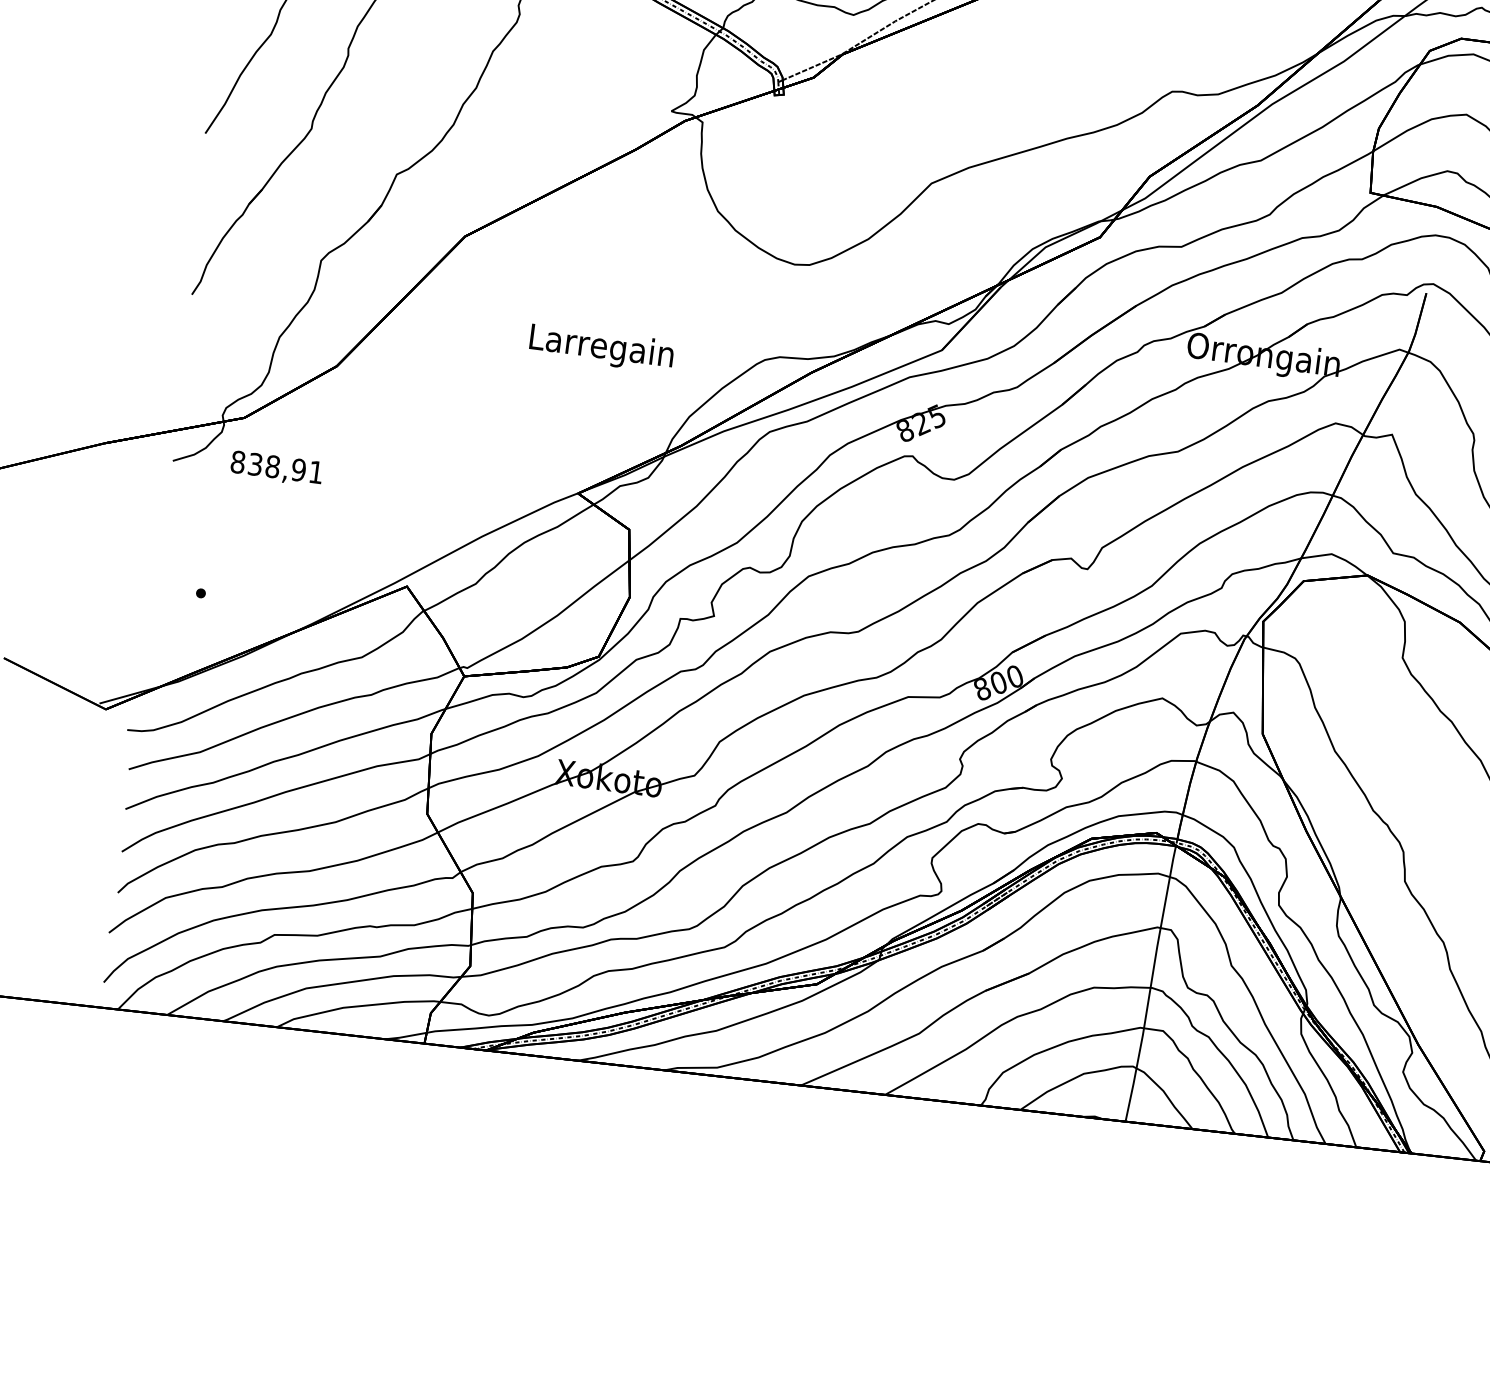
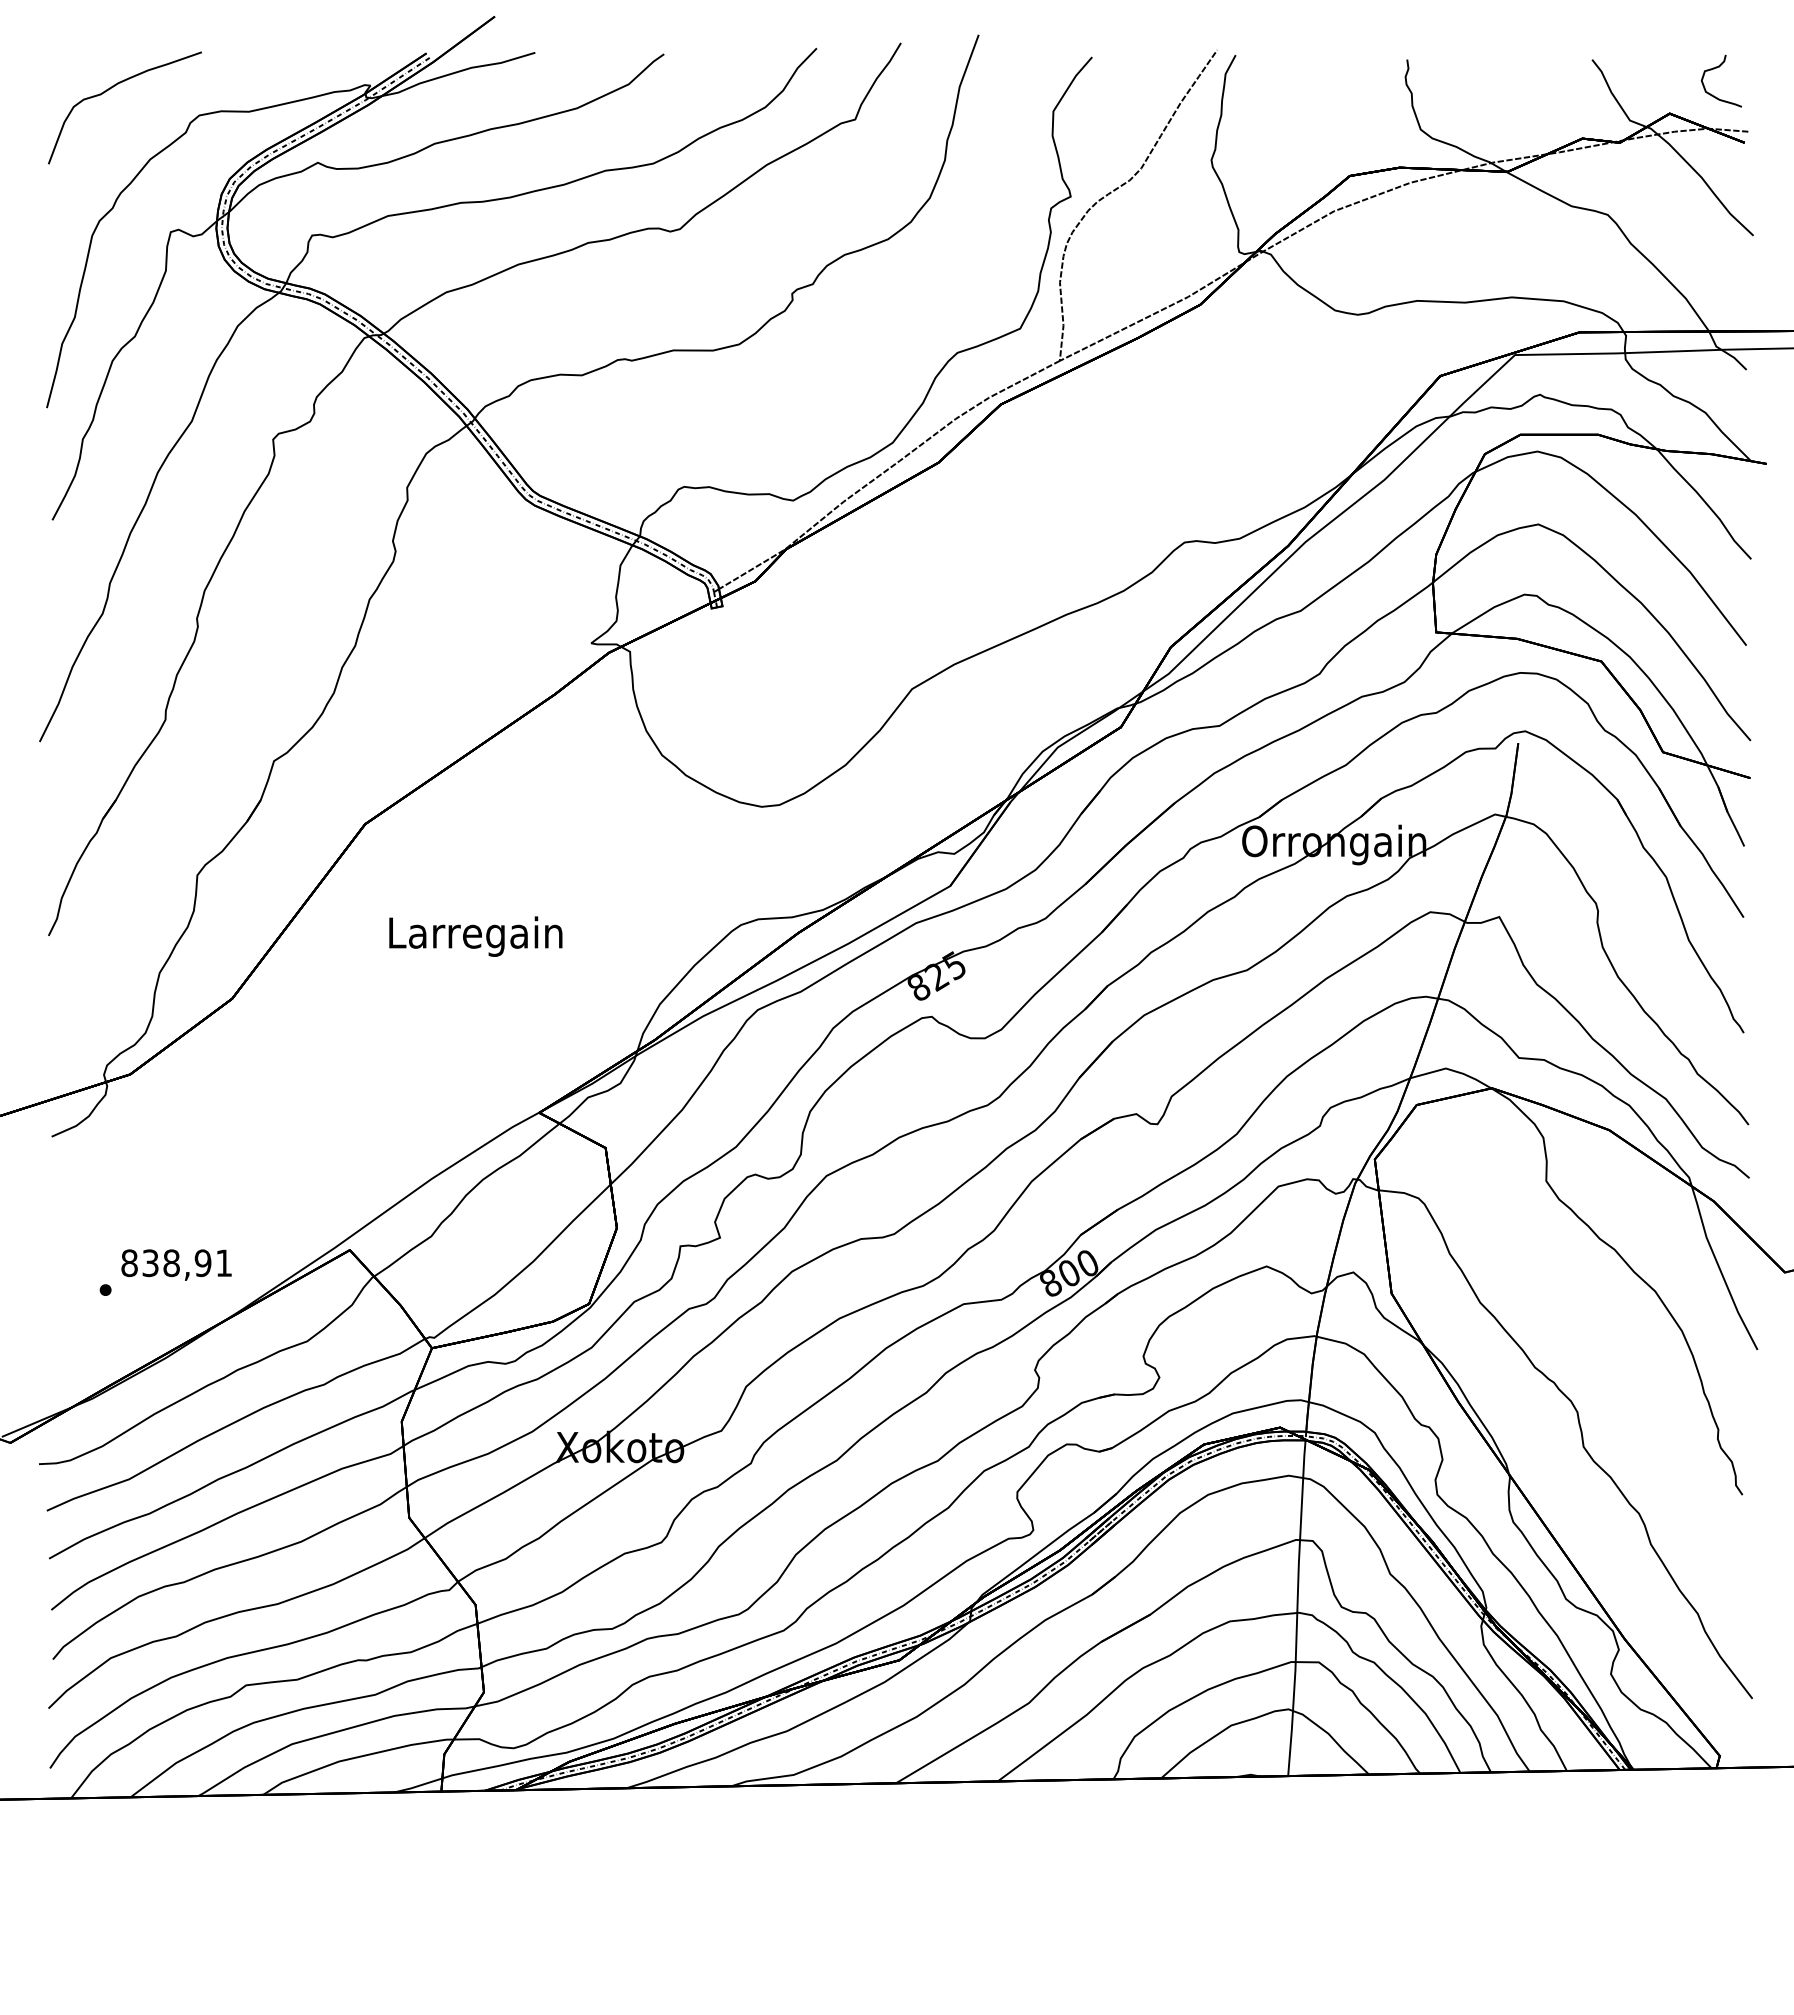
text: (601, 348) -> (475, 936), moved
text: (276, 468) -> (176, 1264), moved

